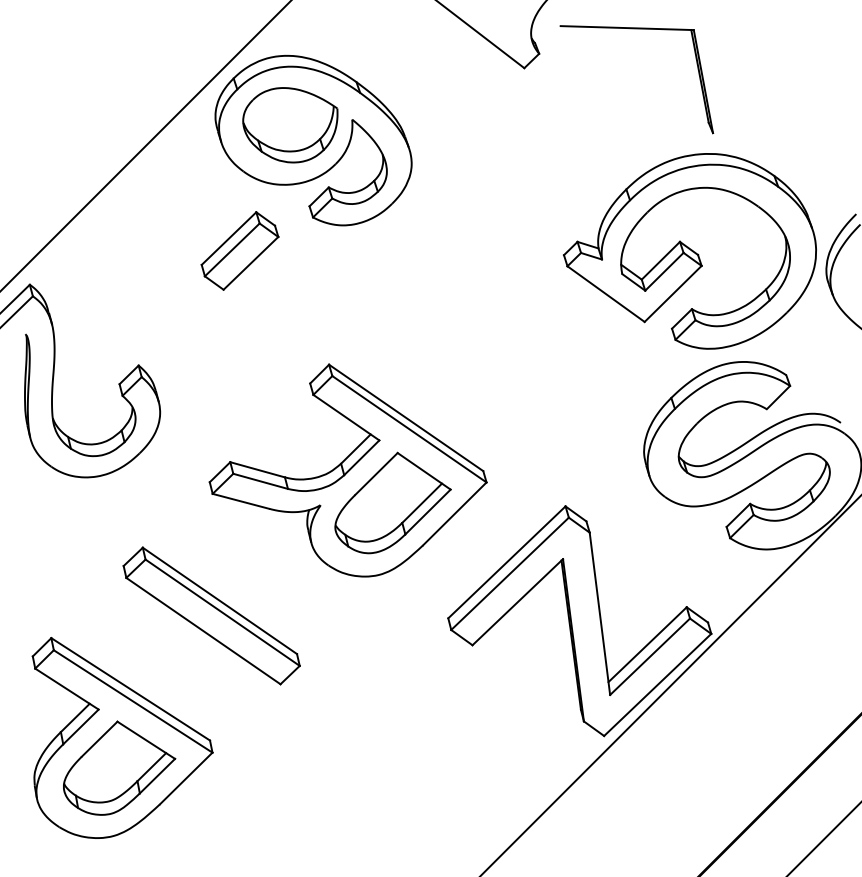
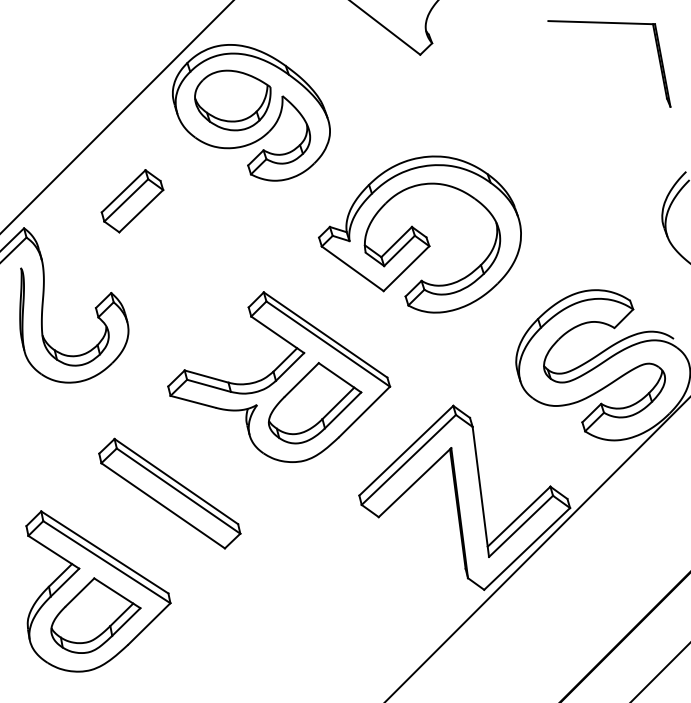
part: (636, 29) -> (609, 23), moved
part: (240, 251) -> (132, 201), moved
part: (689, 251) -> (419, 234), moved

